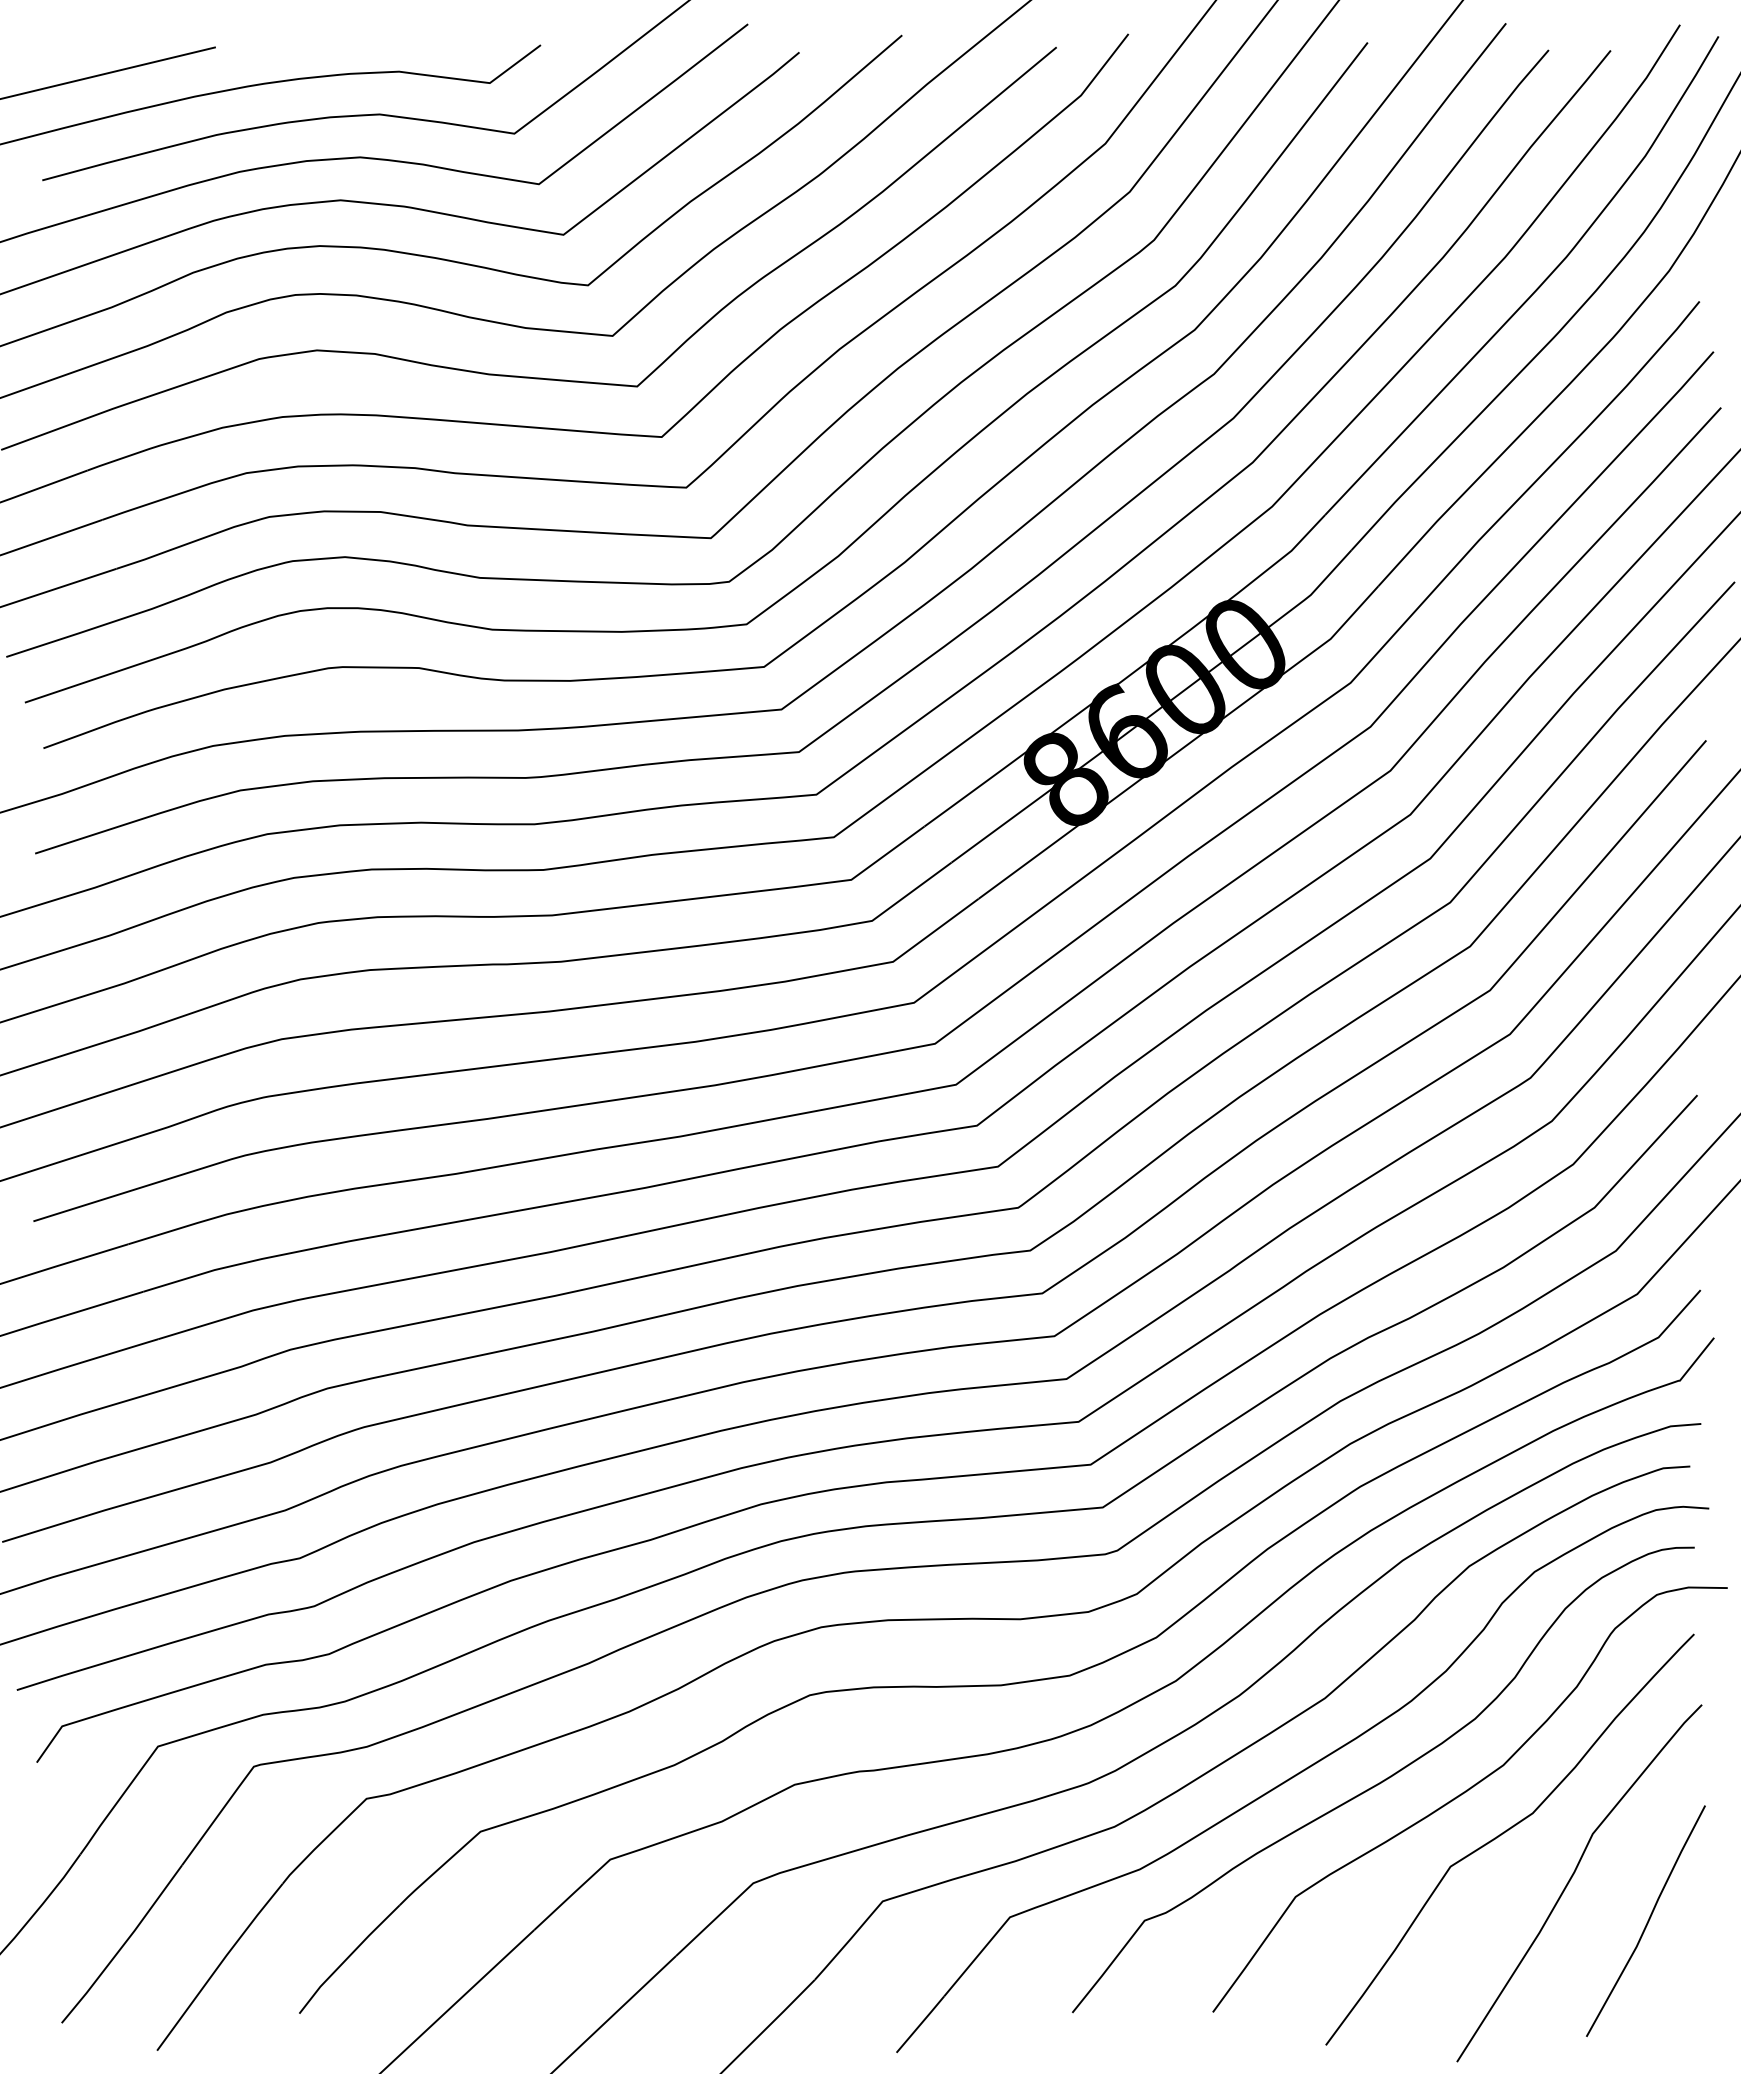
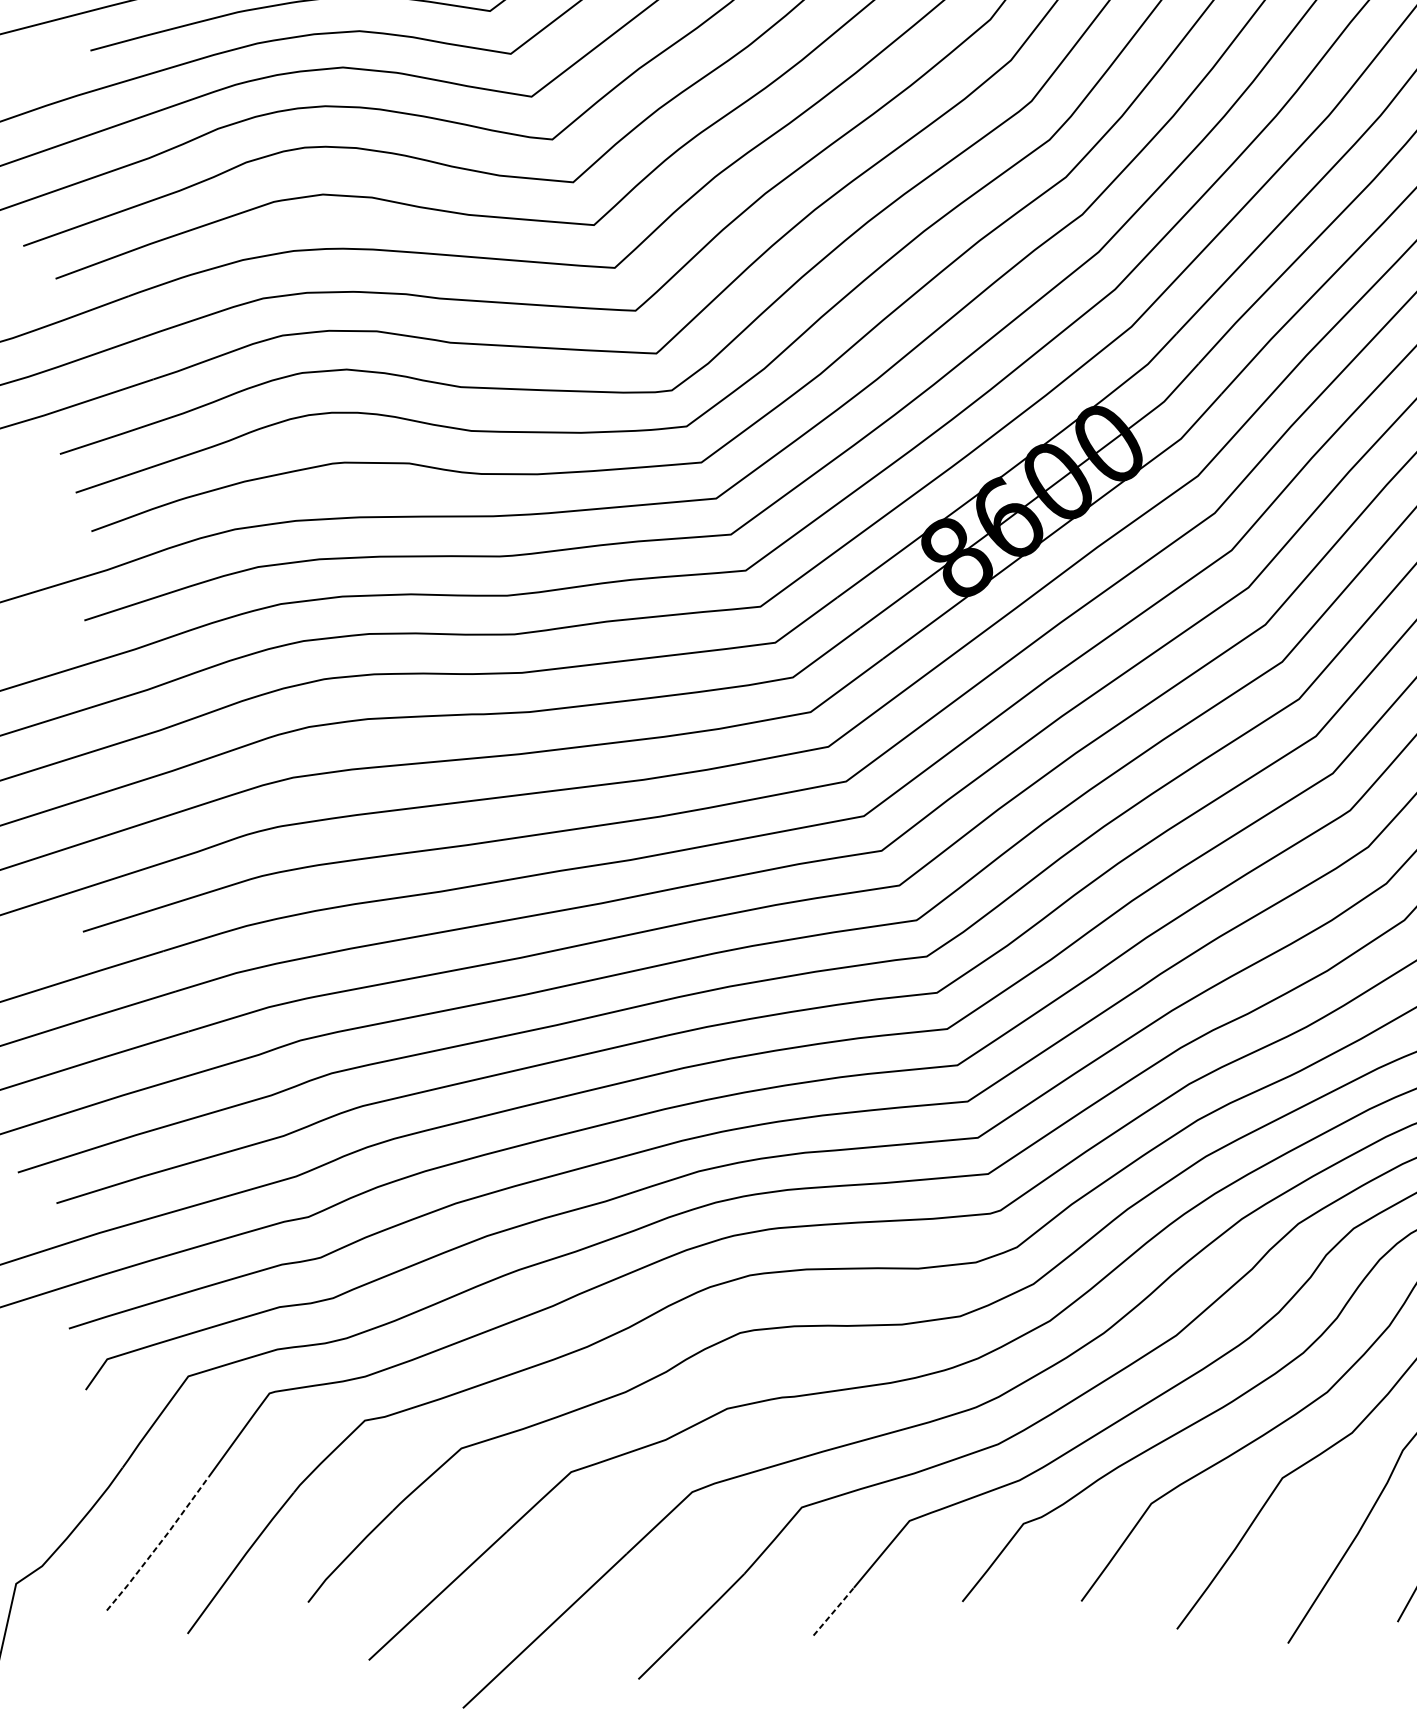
line: (123, 1944) -> (159, 1543), solid -> dashed
line: (921, 2023) -> (834, 1610), solid -> dashed

